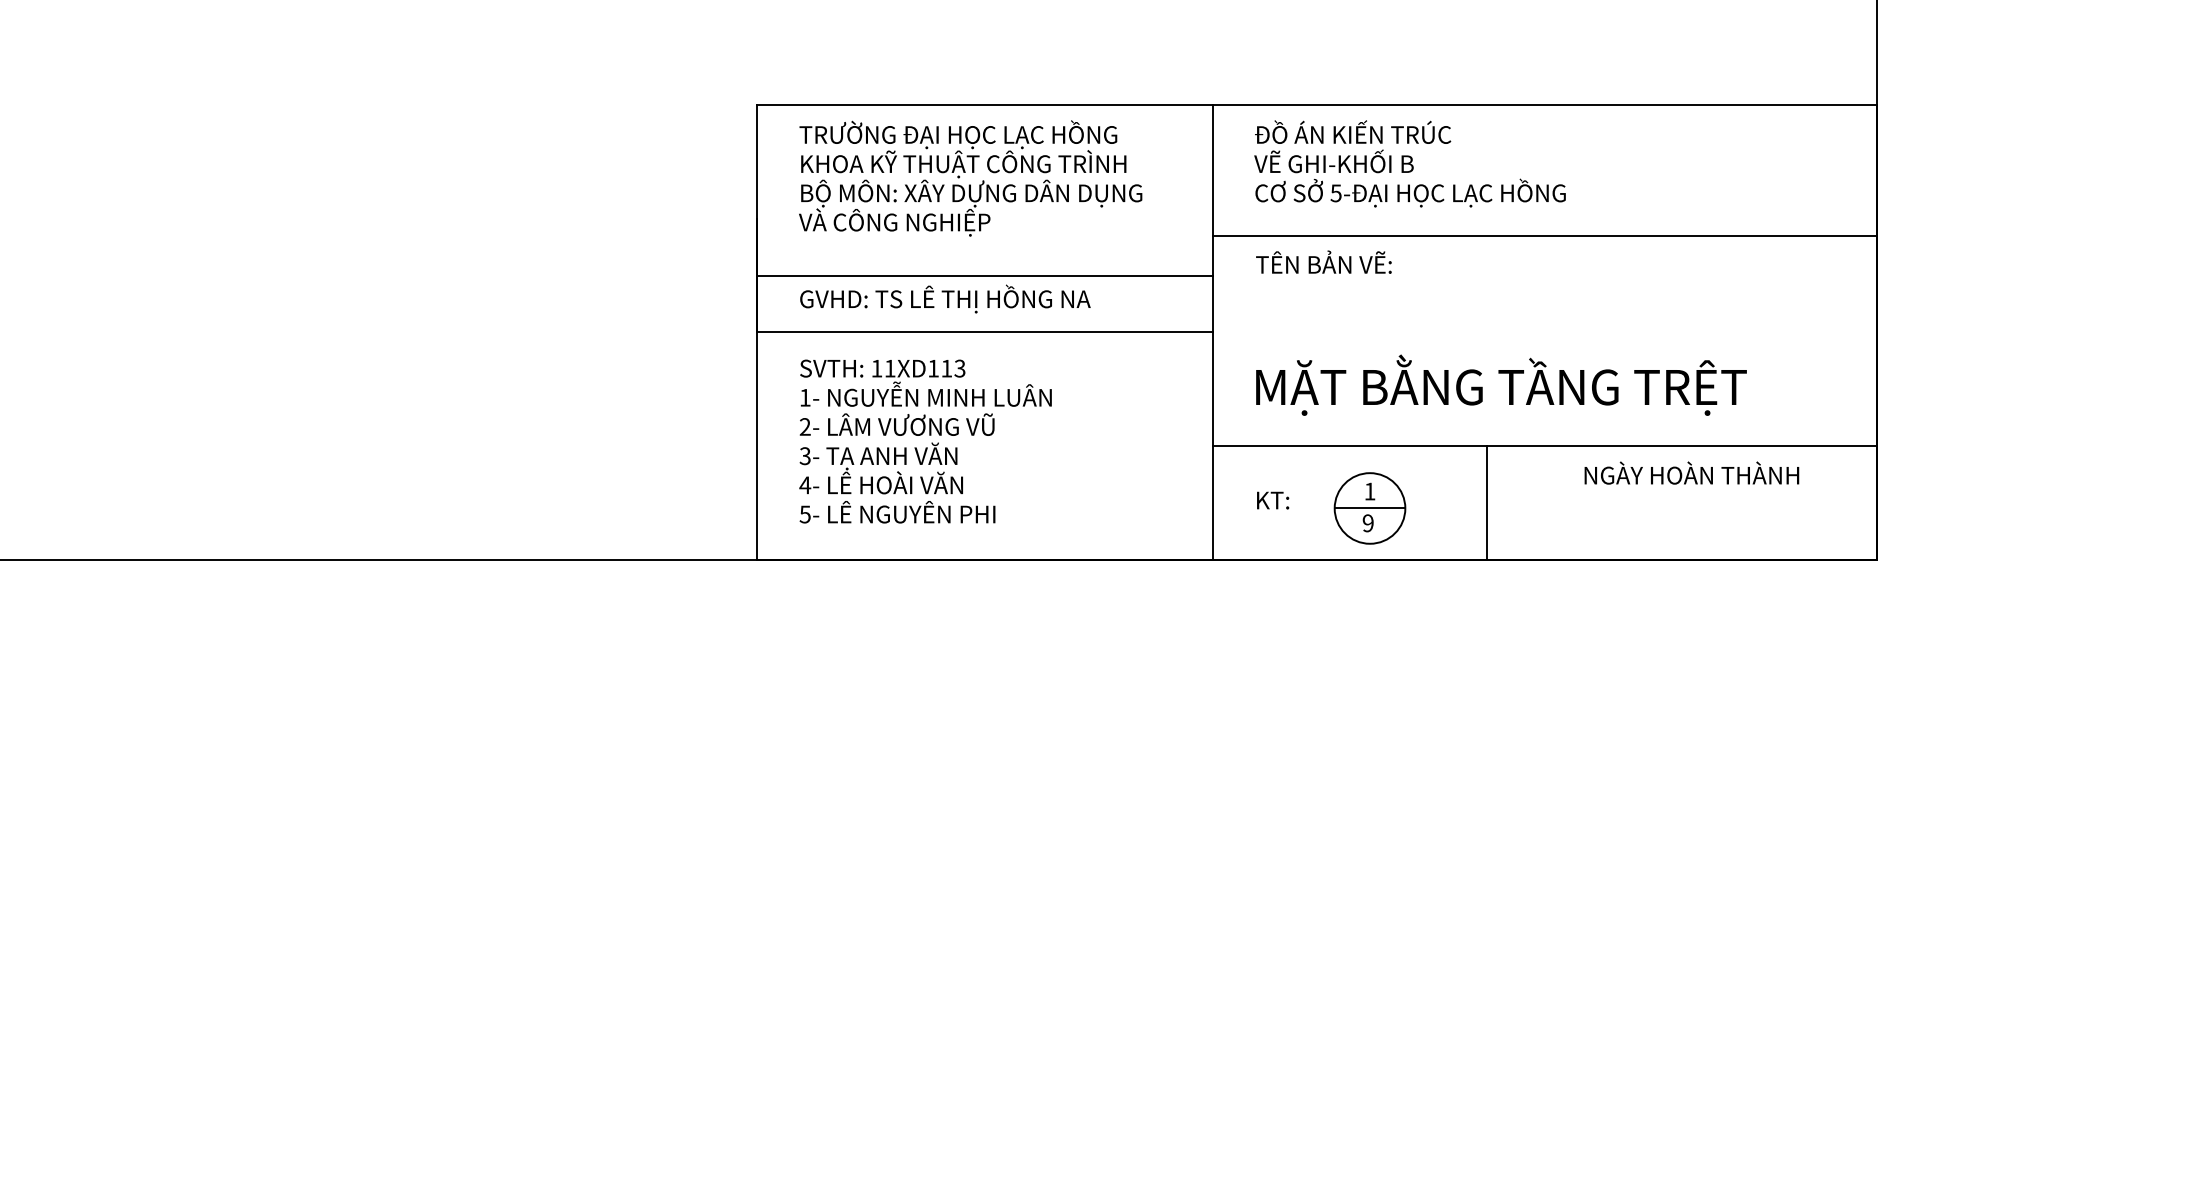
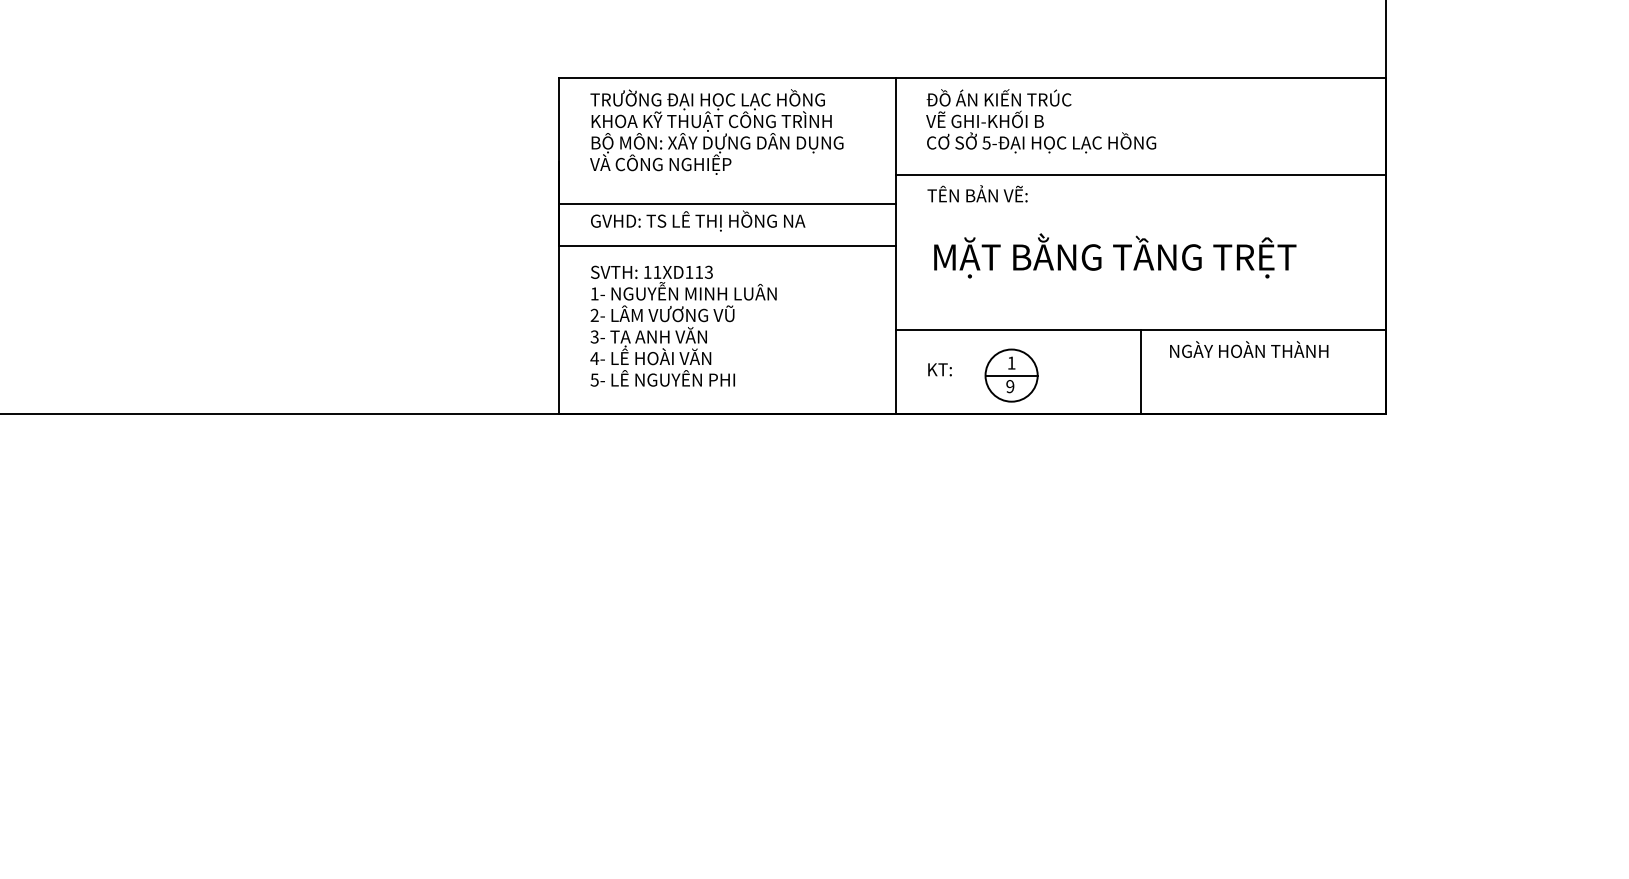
text: (1501, 384) -> (1115, 255), moved
line: (1487, 503) -> (1141, 371), moved

